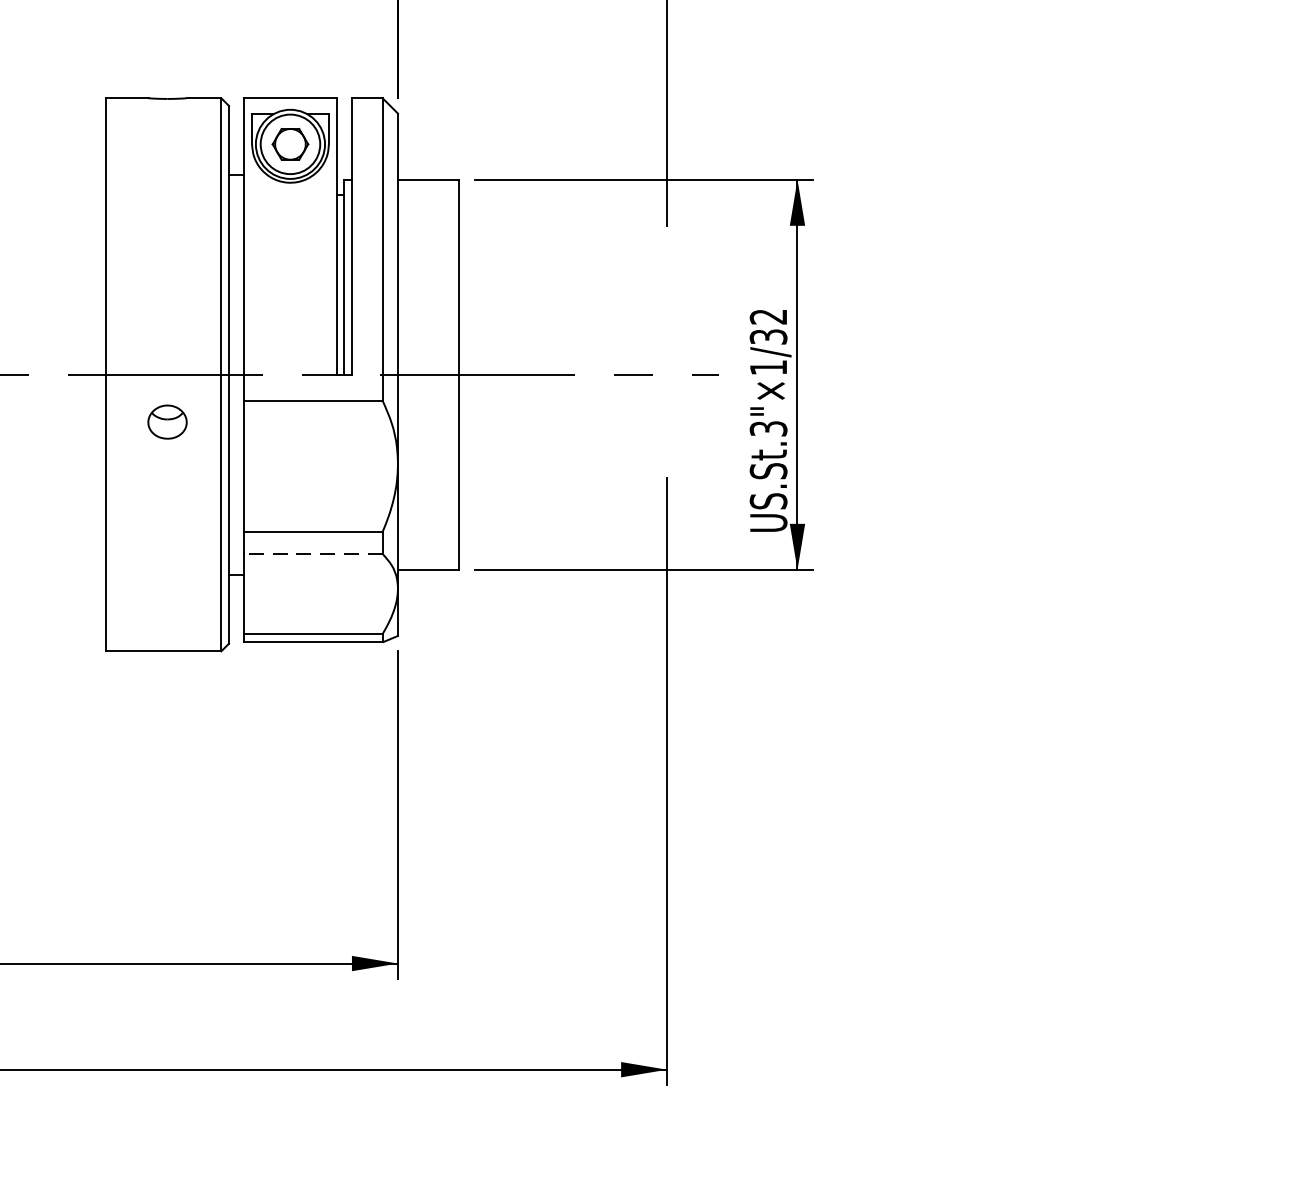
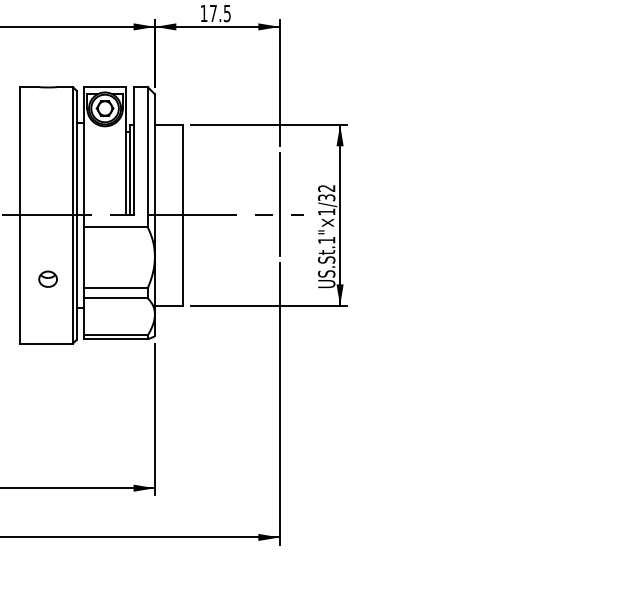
line: (666, 351) -> (279, 204), added
part: (166, 420) -> (47, 278), moved
text: (768, 426) -> (326, 239), US.St.3"×1/32 -> US.St.1"×1/32
line: (312, 554) -> (115, 298), dashed -> solid

